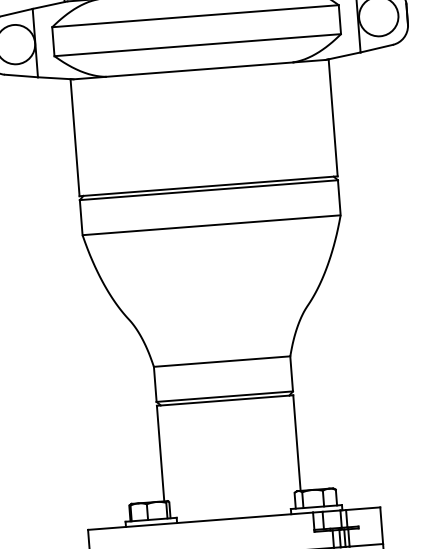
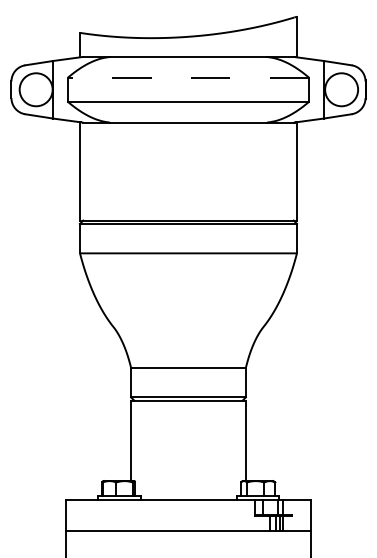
line: (195, 16) -> (188, 77), solid -> dashed

